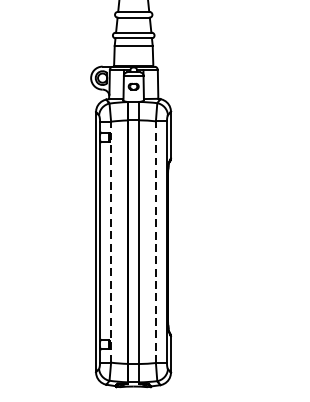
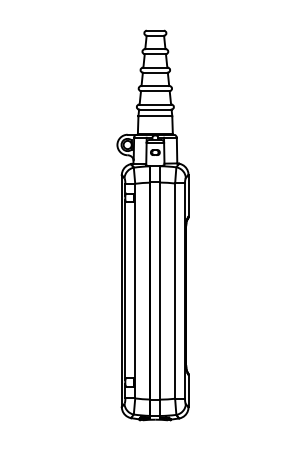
line: (111, 241) -> (135, 290), dashed -> solid
line: (156, 242) -> (175, 291), dashed -> solid

